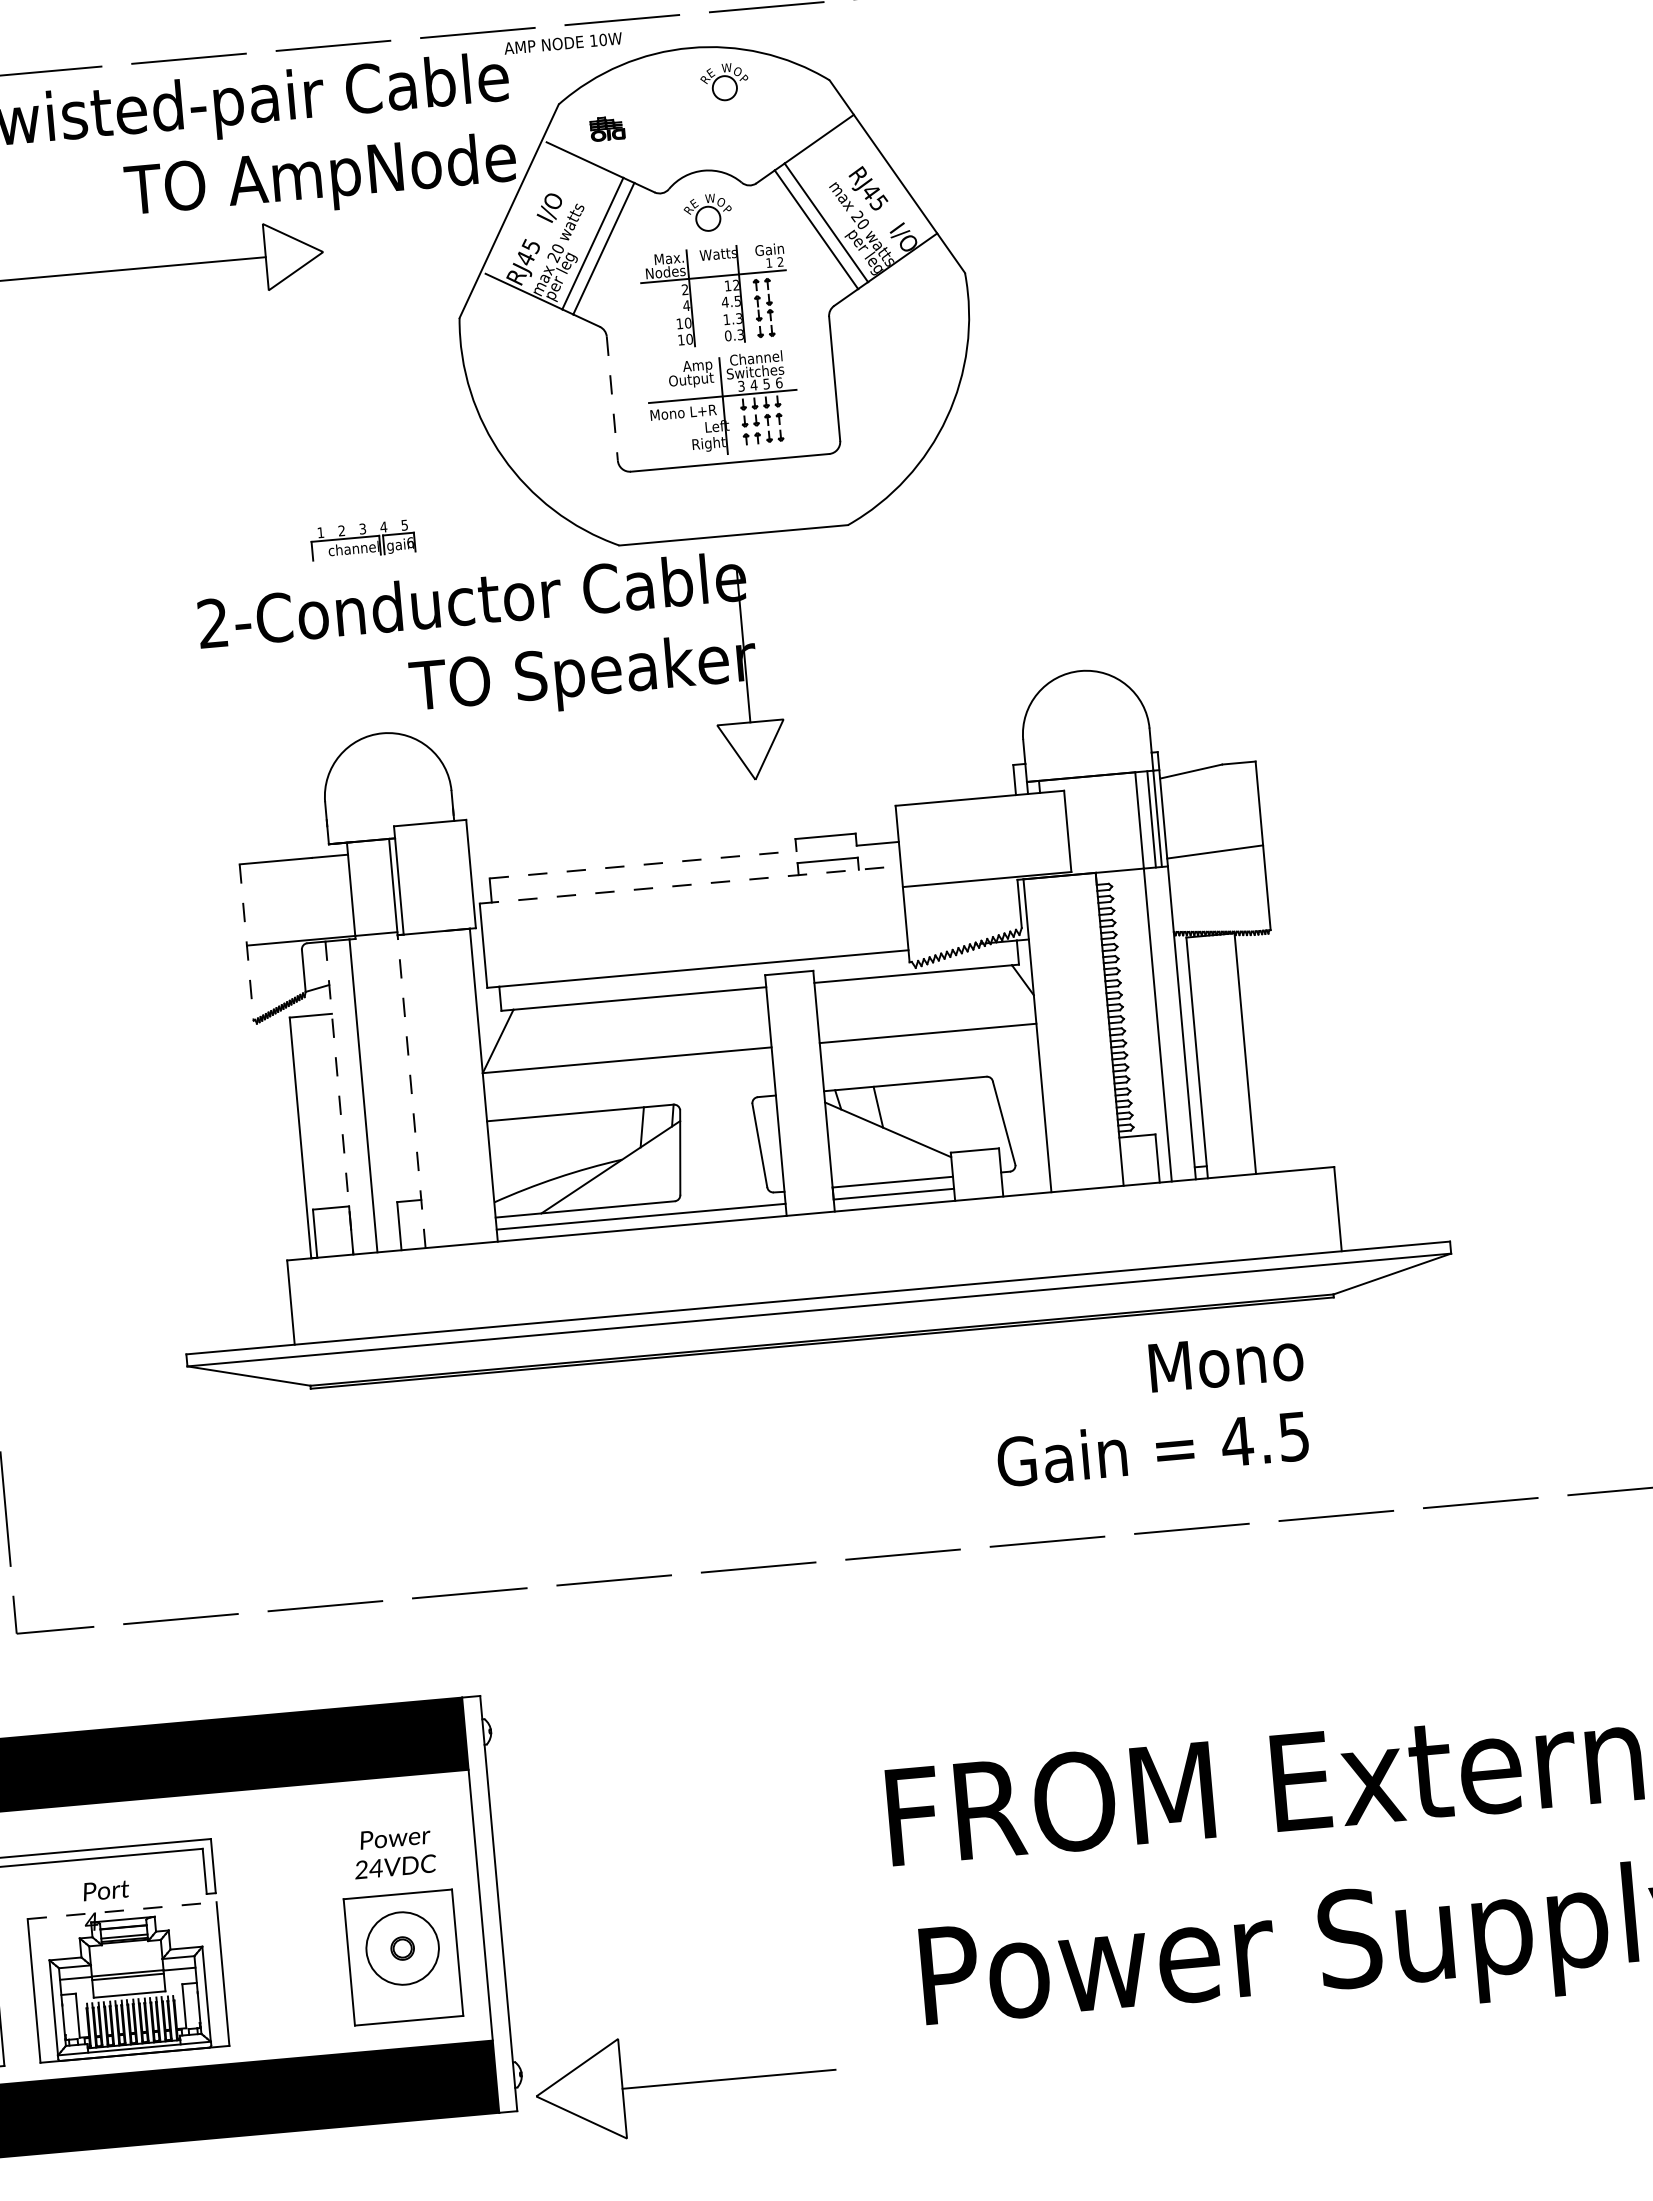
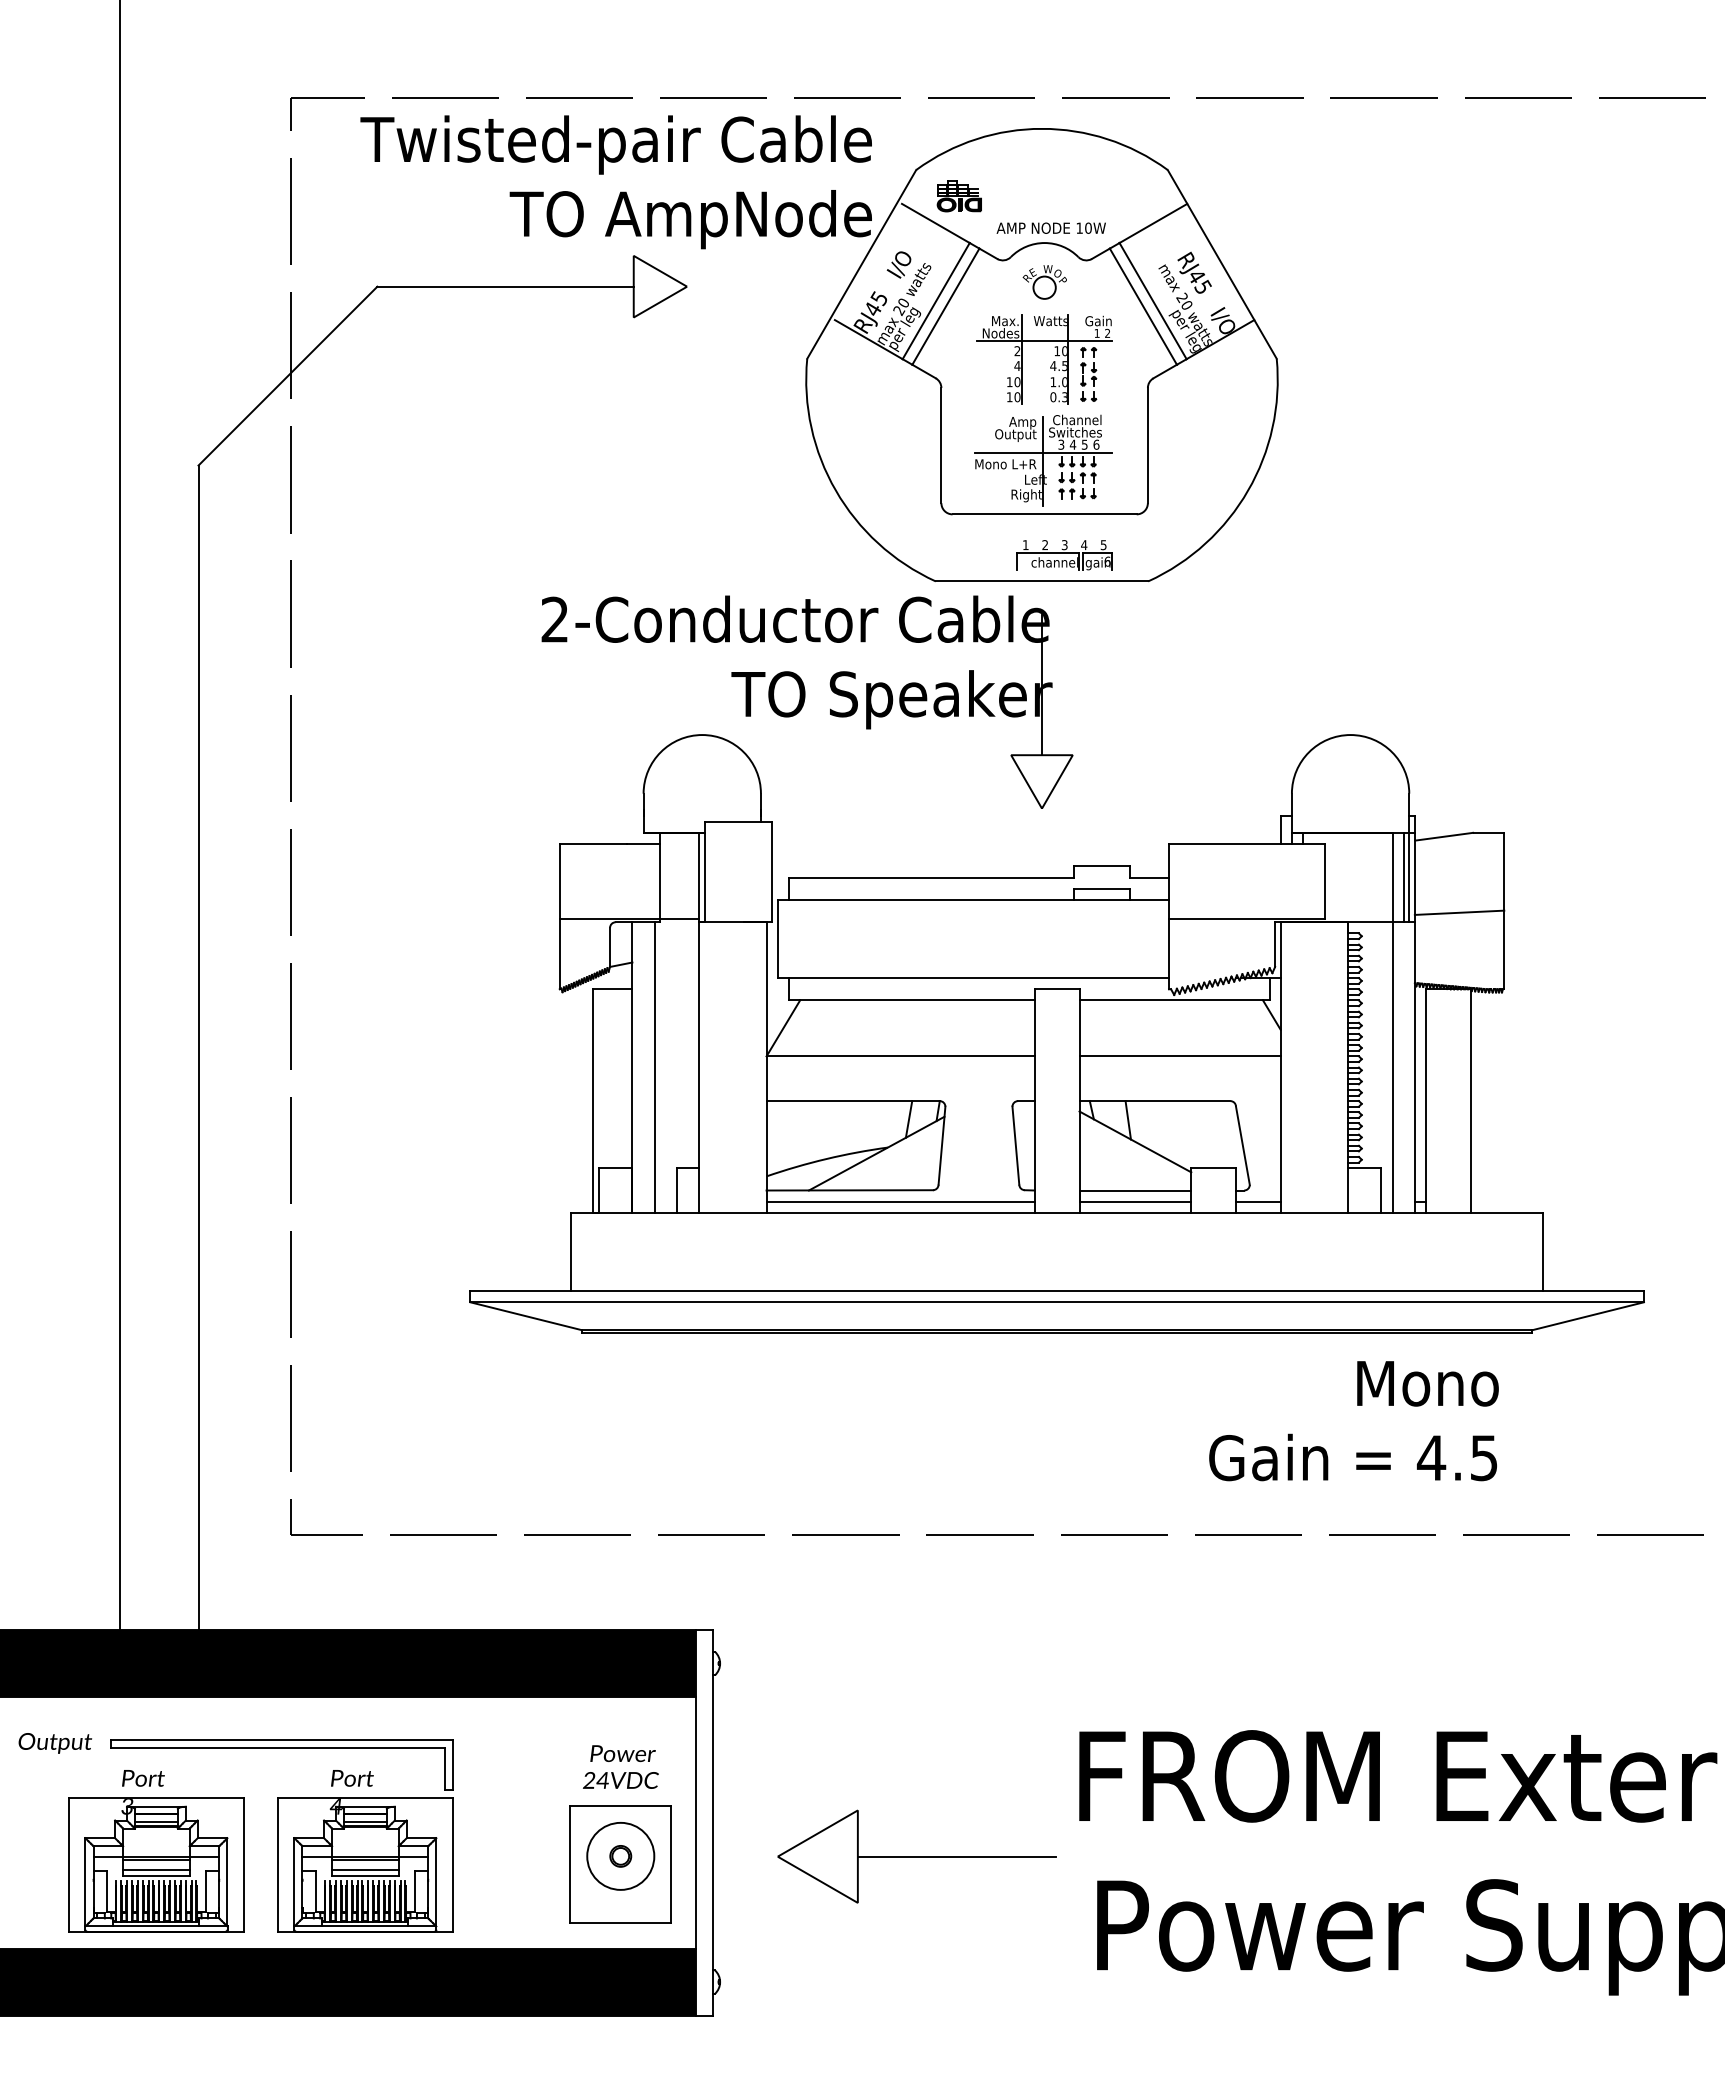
text: (562, 42) -> (1050, 227), moved
part: (724, 82) -> (1070, 163), removed
part: (606, 128) -> (958, 196), size x1.43
text: (735, 285) -> (1064, 351), 12 -> 10
text: (738, 318) -> (1064, 382), 1.3 -> 1.0
line: (612, 398) -> (941, 445), dashed -> solid
part: (363, 540) -> (1064, 555), moved
line: (643, 864) -> (931, 877), dashed -> solid
line: (690, 884) -> (973, 899), dashed -> solid
line: (246, 942) -> (559, 916), dashed -> solid
line: (411, 1091) -> (699, 1067), dashed -> solid
line: (339, 1099) -> (632, 1068), dashed -> solid
line: (1026, 1182) -> (1258, 1201), added
line: (122, 1910) -> (365, 1798), dashed -> solid
line: (129, 1987) -> (365, 1869), added
part: (685, 2082) -> (916, 1856), moved

